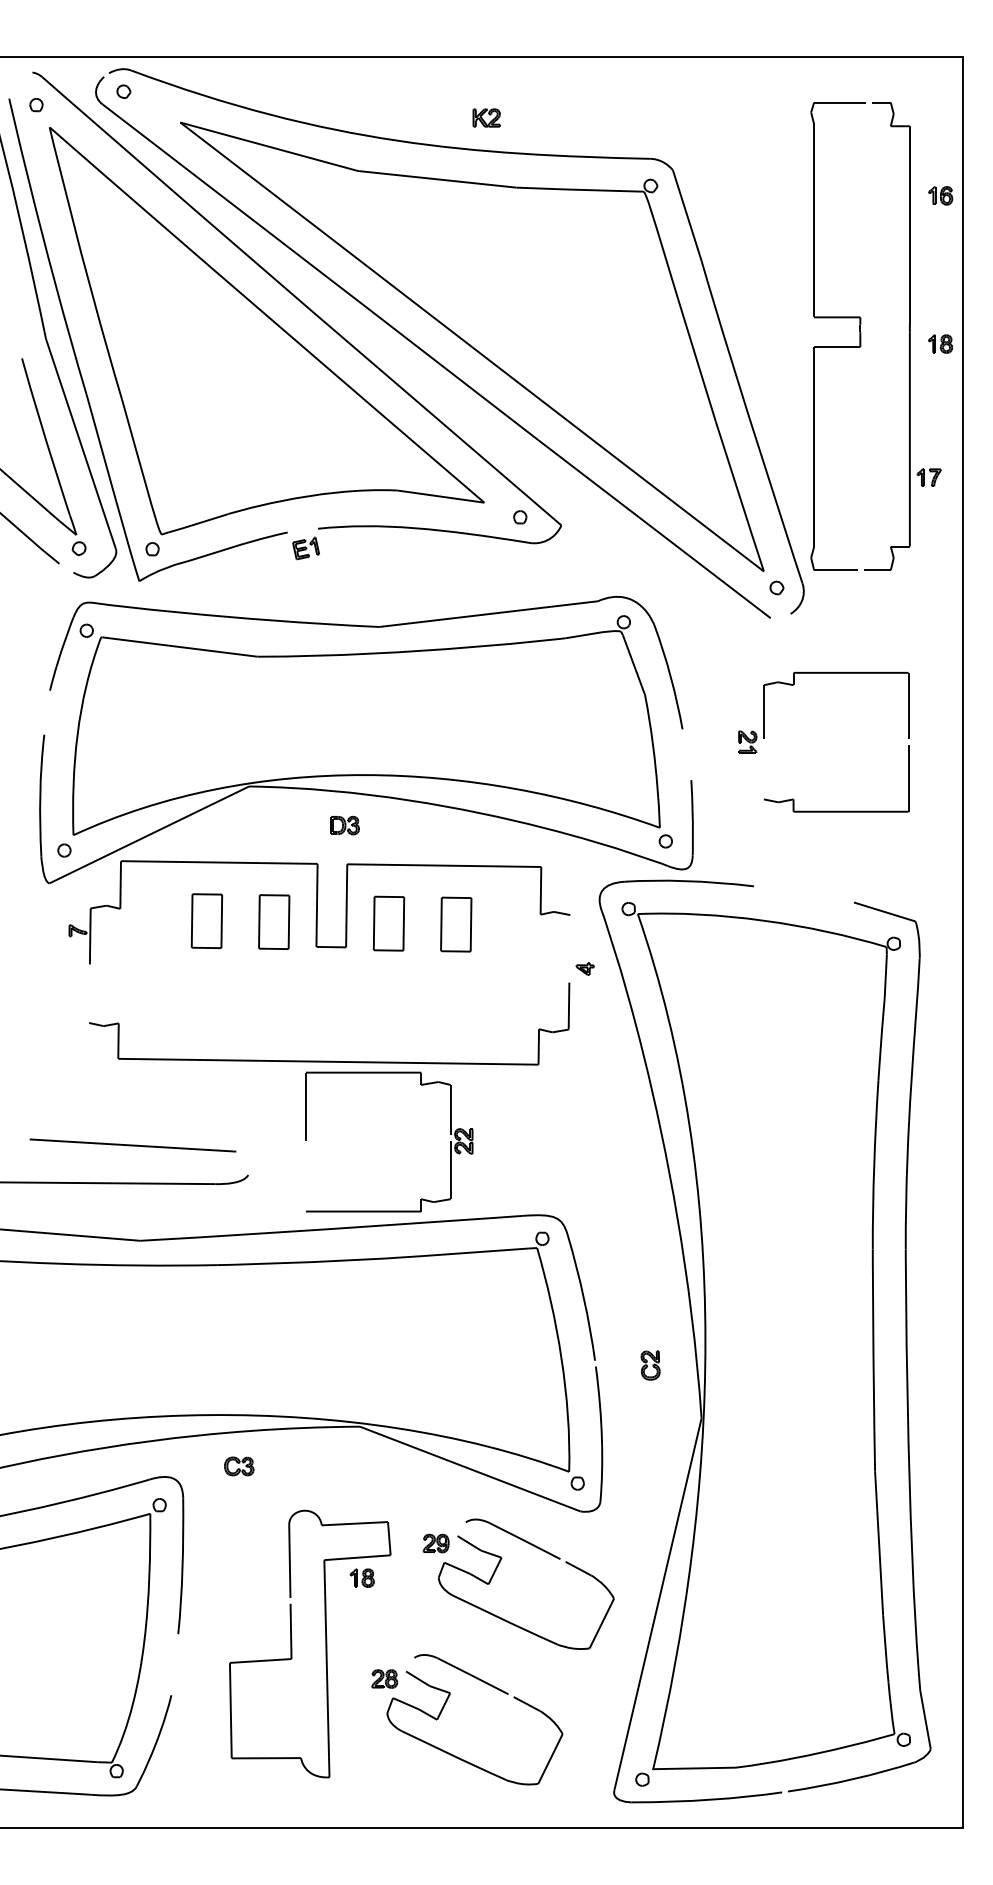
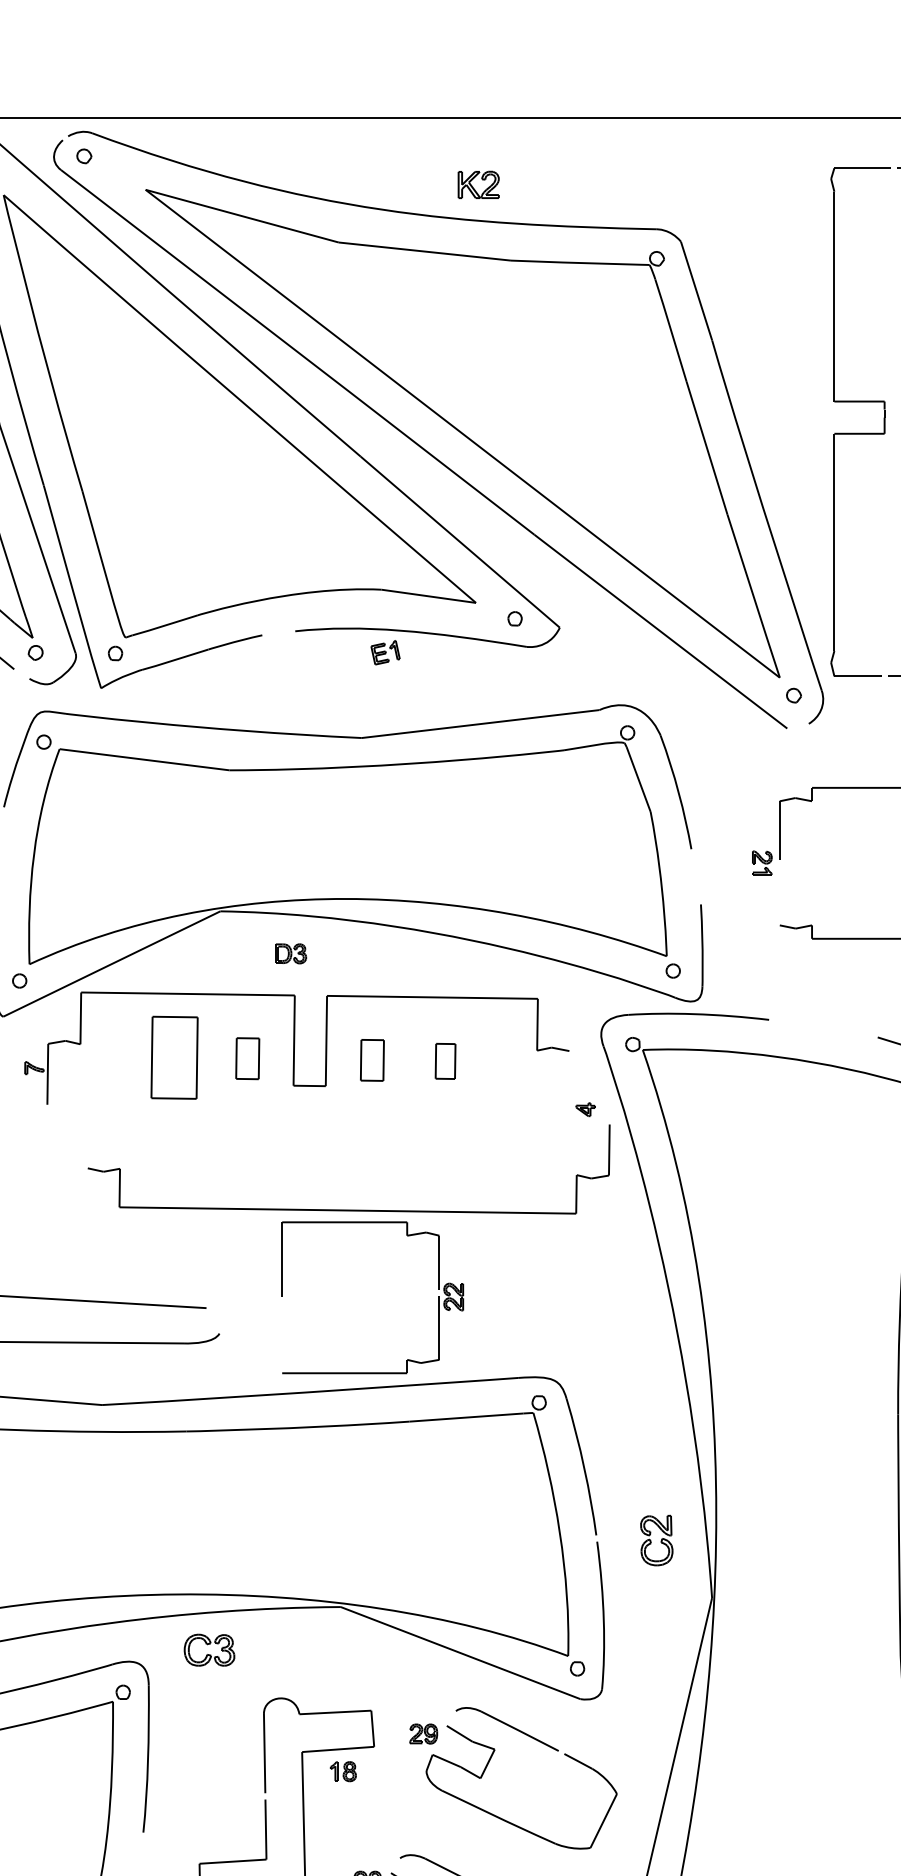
part: (486, 117) -> (478, 184), size x1.4
part: (305, 548) -> (384, 652), moved
part: (344, 825) -> (290, 953), moved
part: (206, 920) -> (174, 1056), size x1.4
part: (274, 921) -> (247, 1058), size x0.7
part: (388, 923) -> (371, 1060), size x0.7
part: (456, 924) -> (445, 1061), size x0.6
part: (329, 1060) -> (349, 1209), moved
part: (650, 1365) -> (656, 1540), size x1.6
part: (239, 1466) -> (209, 1650), size x1.6

